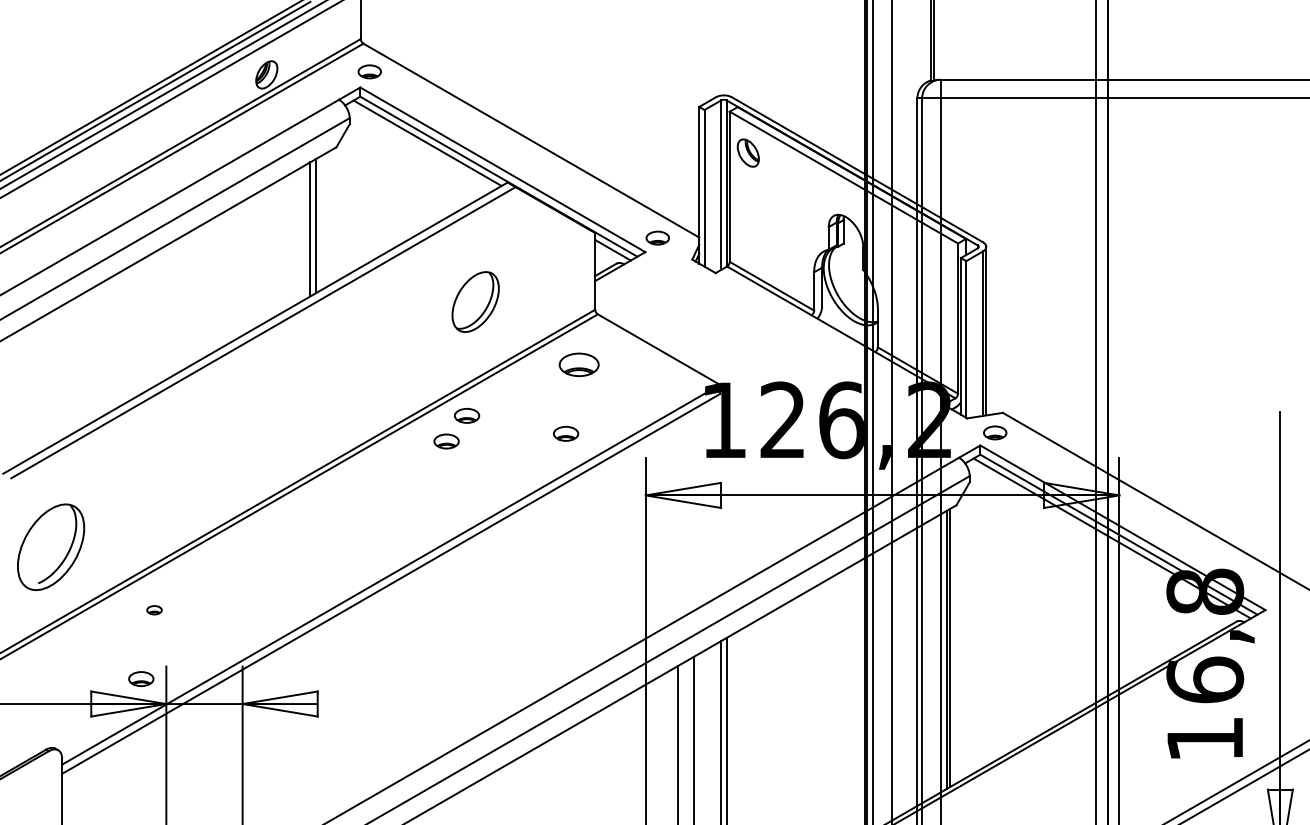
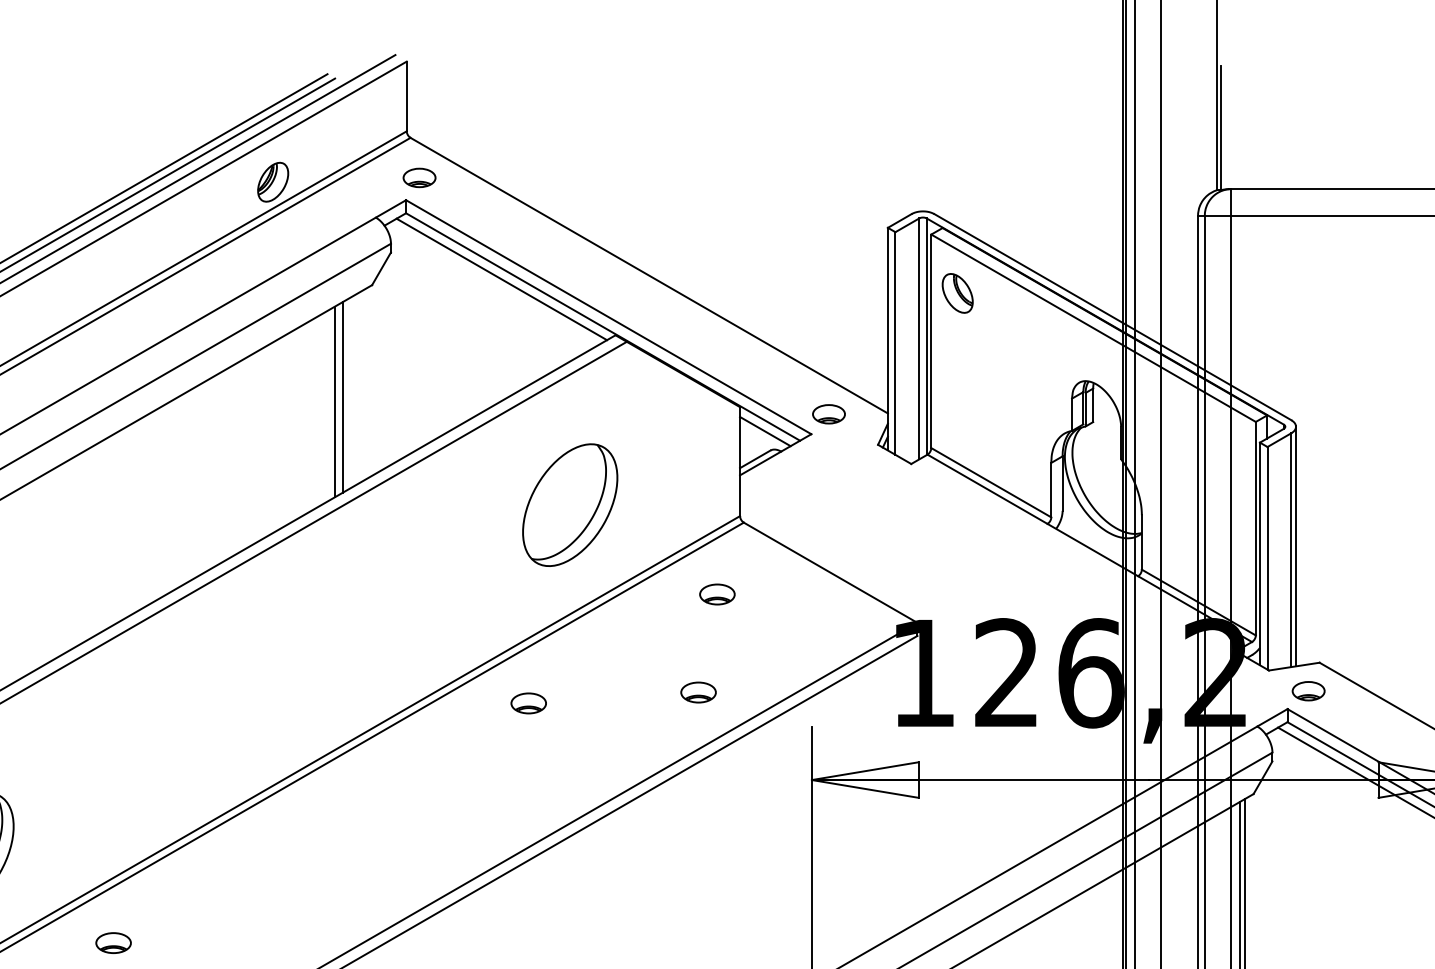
part: (475, 301) -> (569, 504), size x1.43
part: (579, 364) -> (717, 593), size x0.62
part: (467, 415) -> (558, 666), removed
part: (154, 610) -> (113, 943), size x1.67

